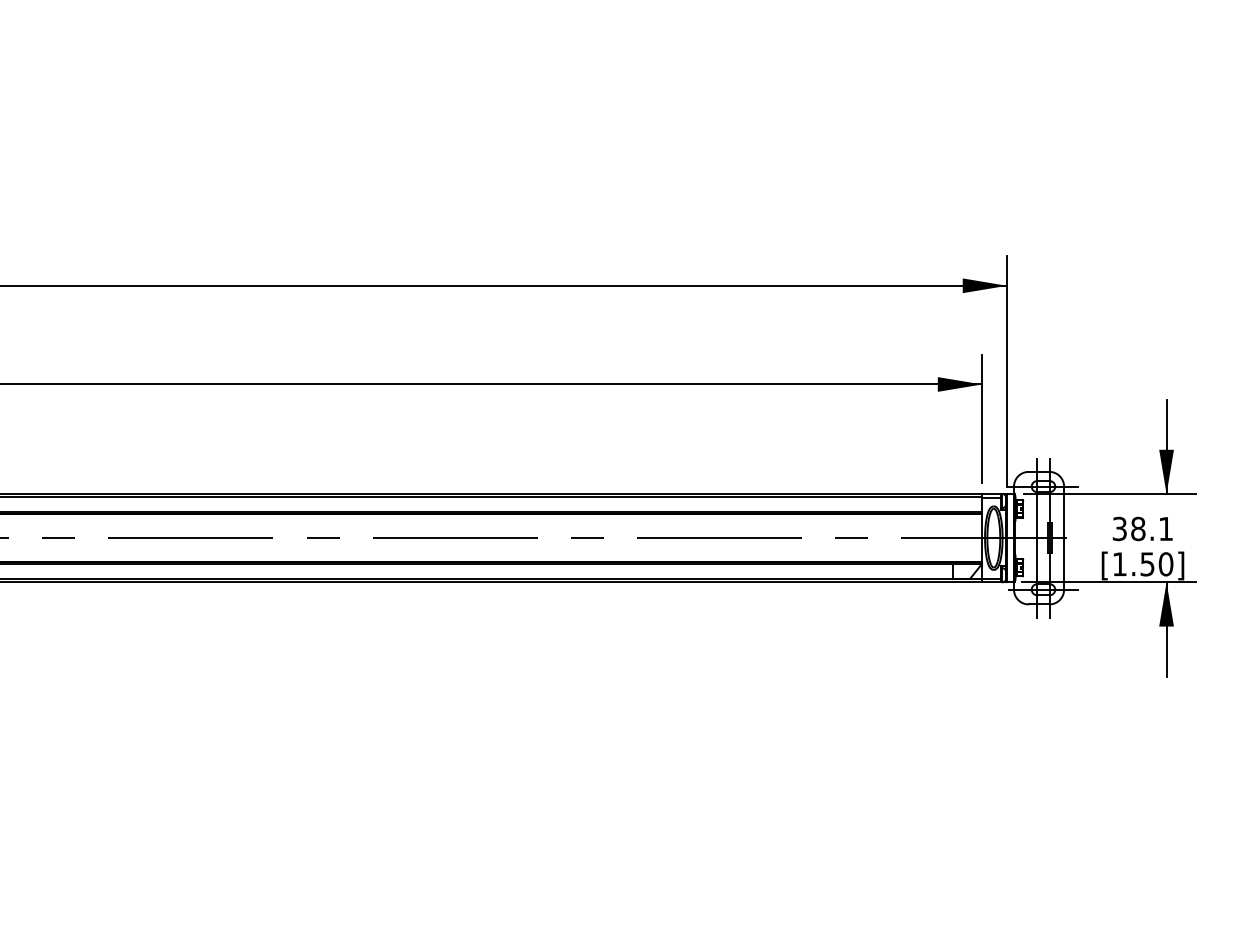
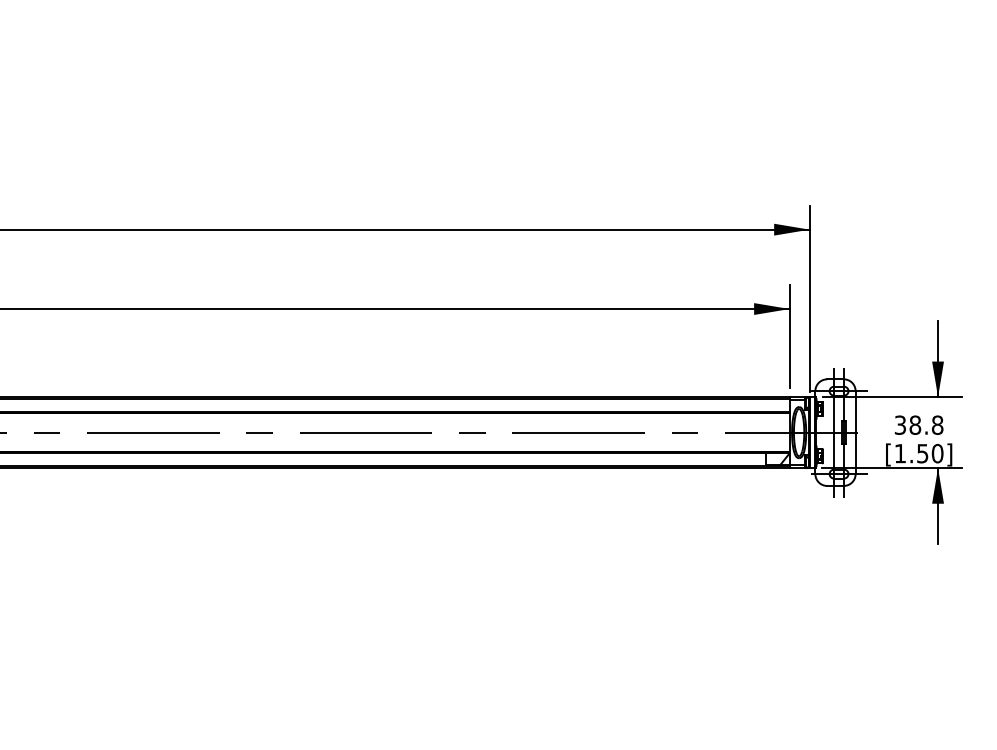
text: (1165, 528) -> (937, 424), 38.1 -> 38.8

